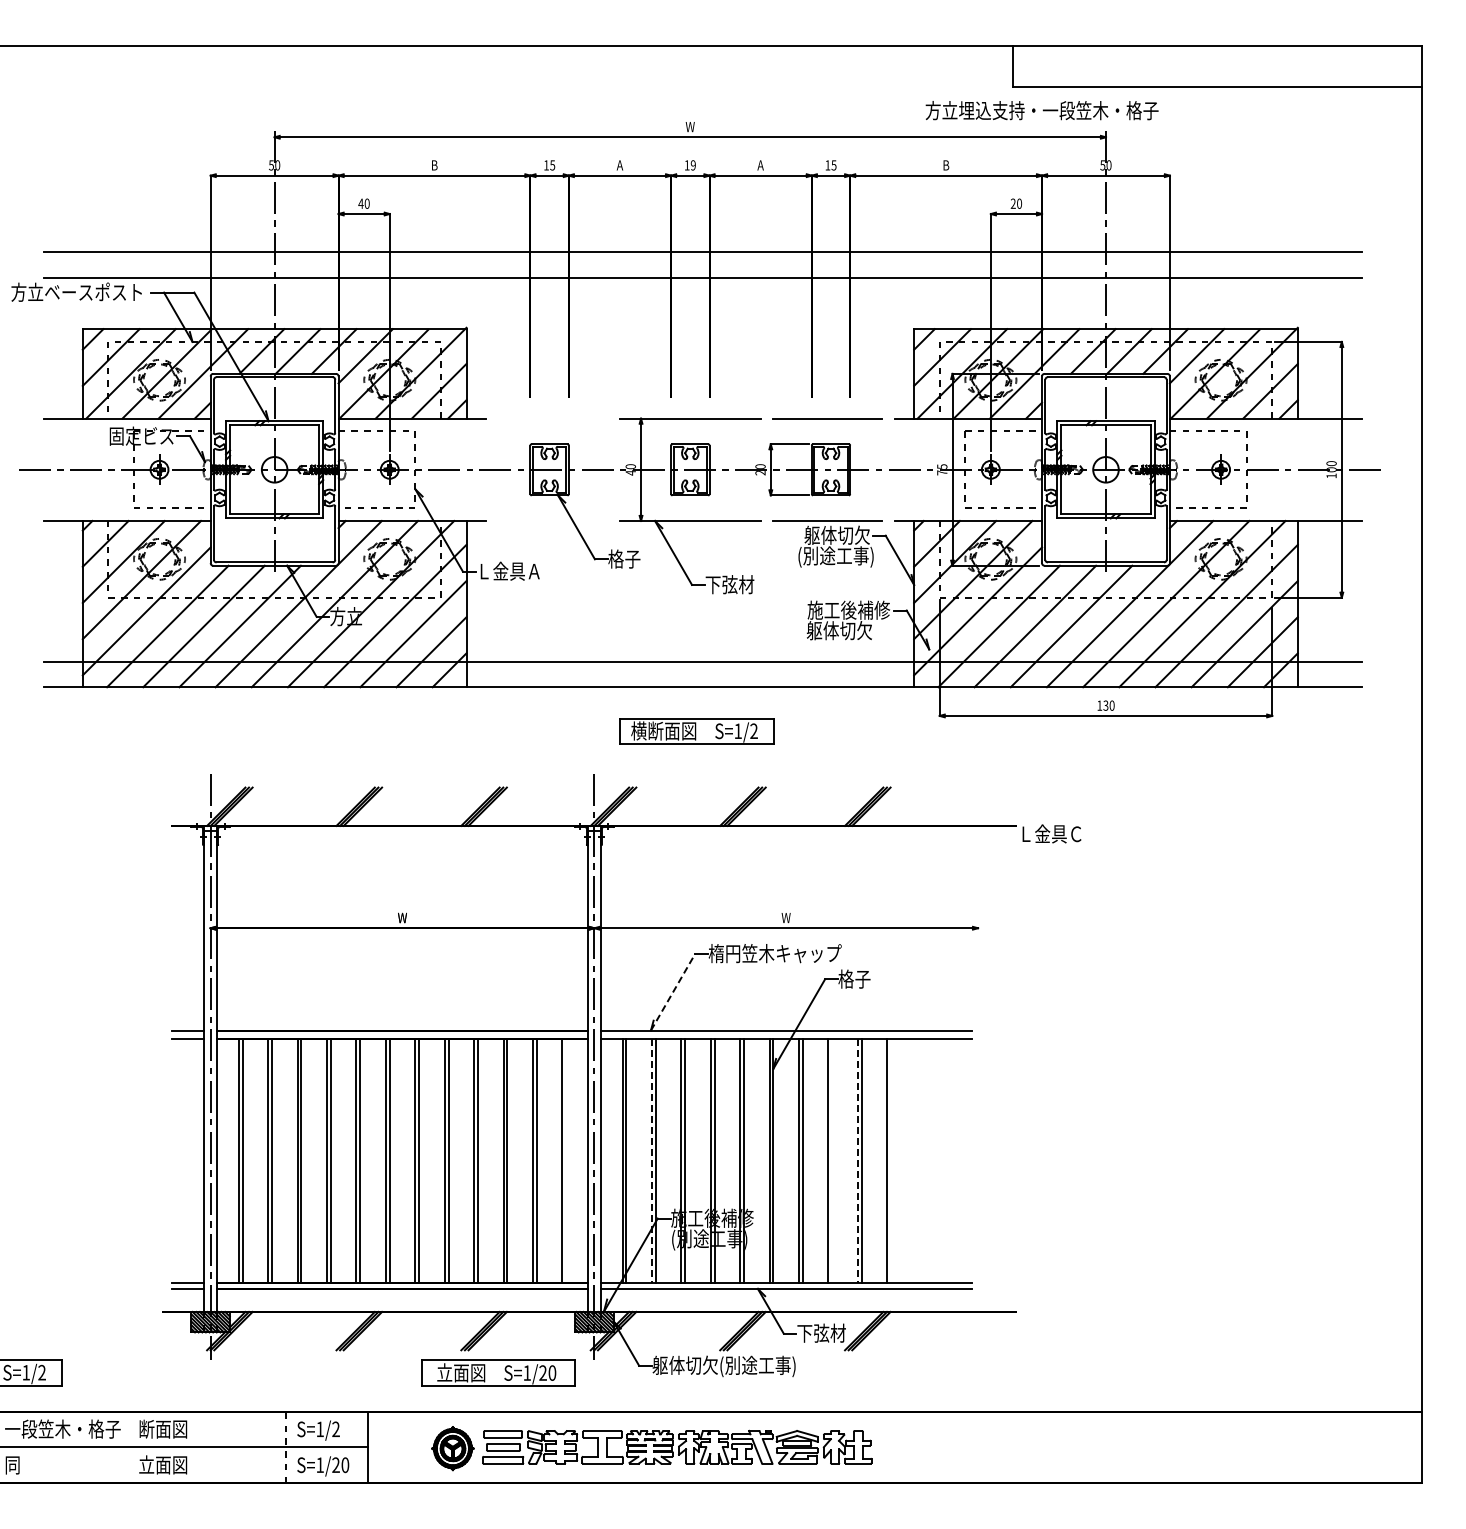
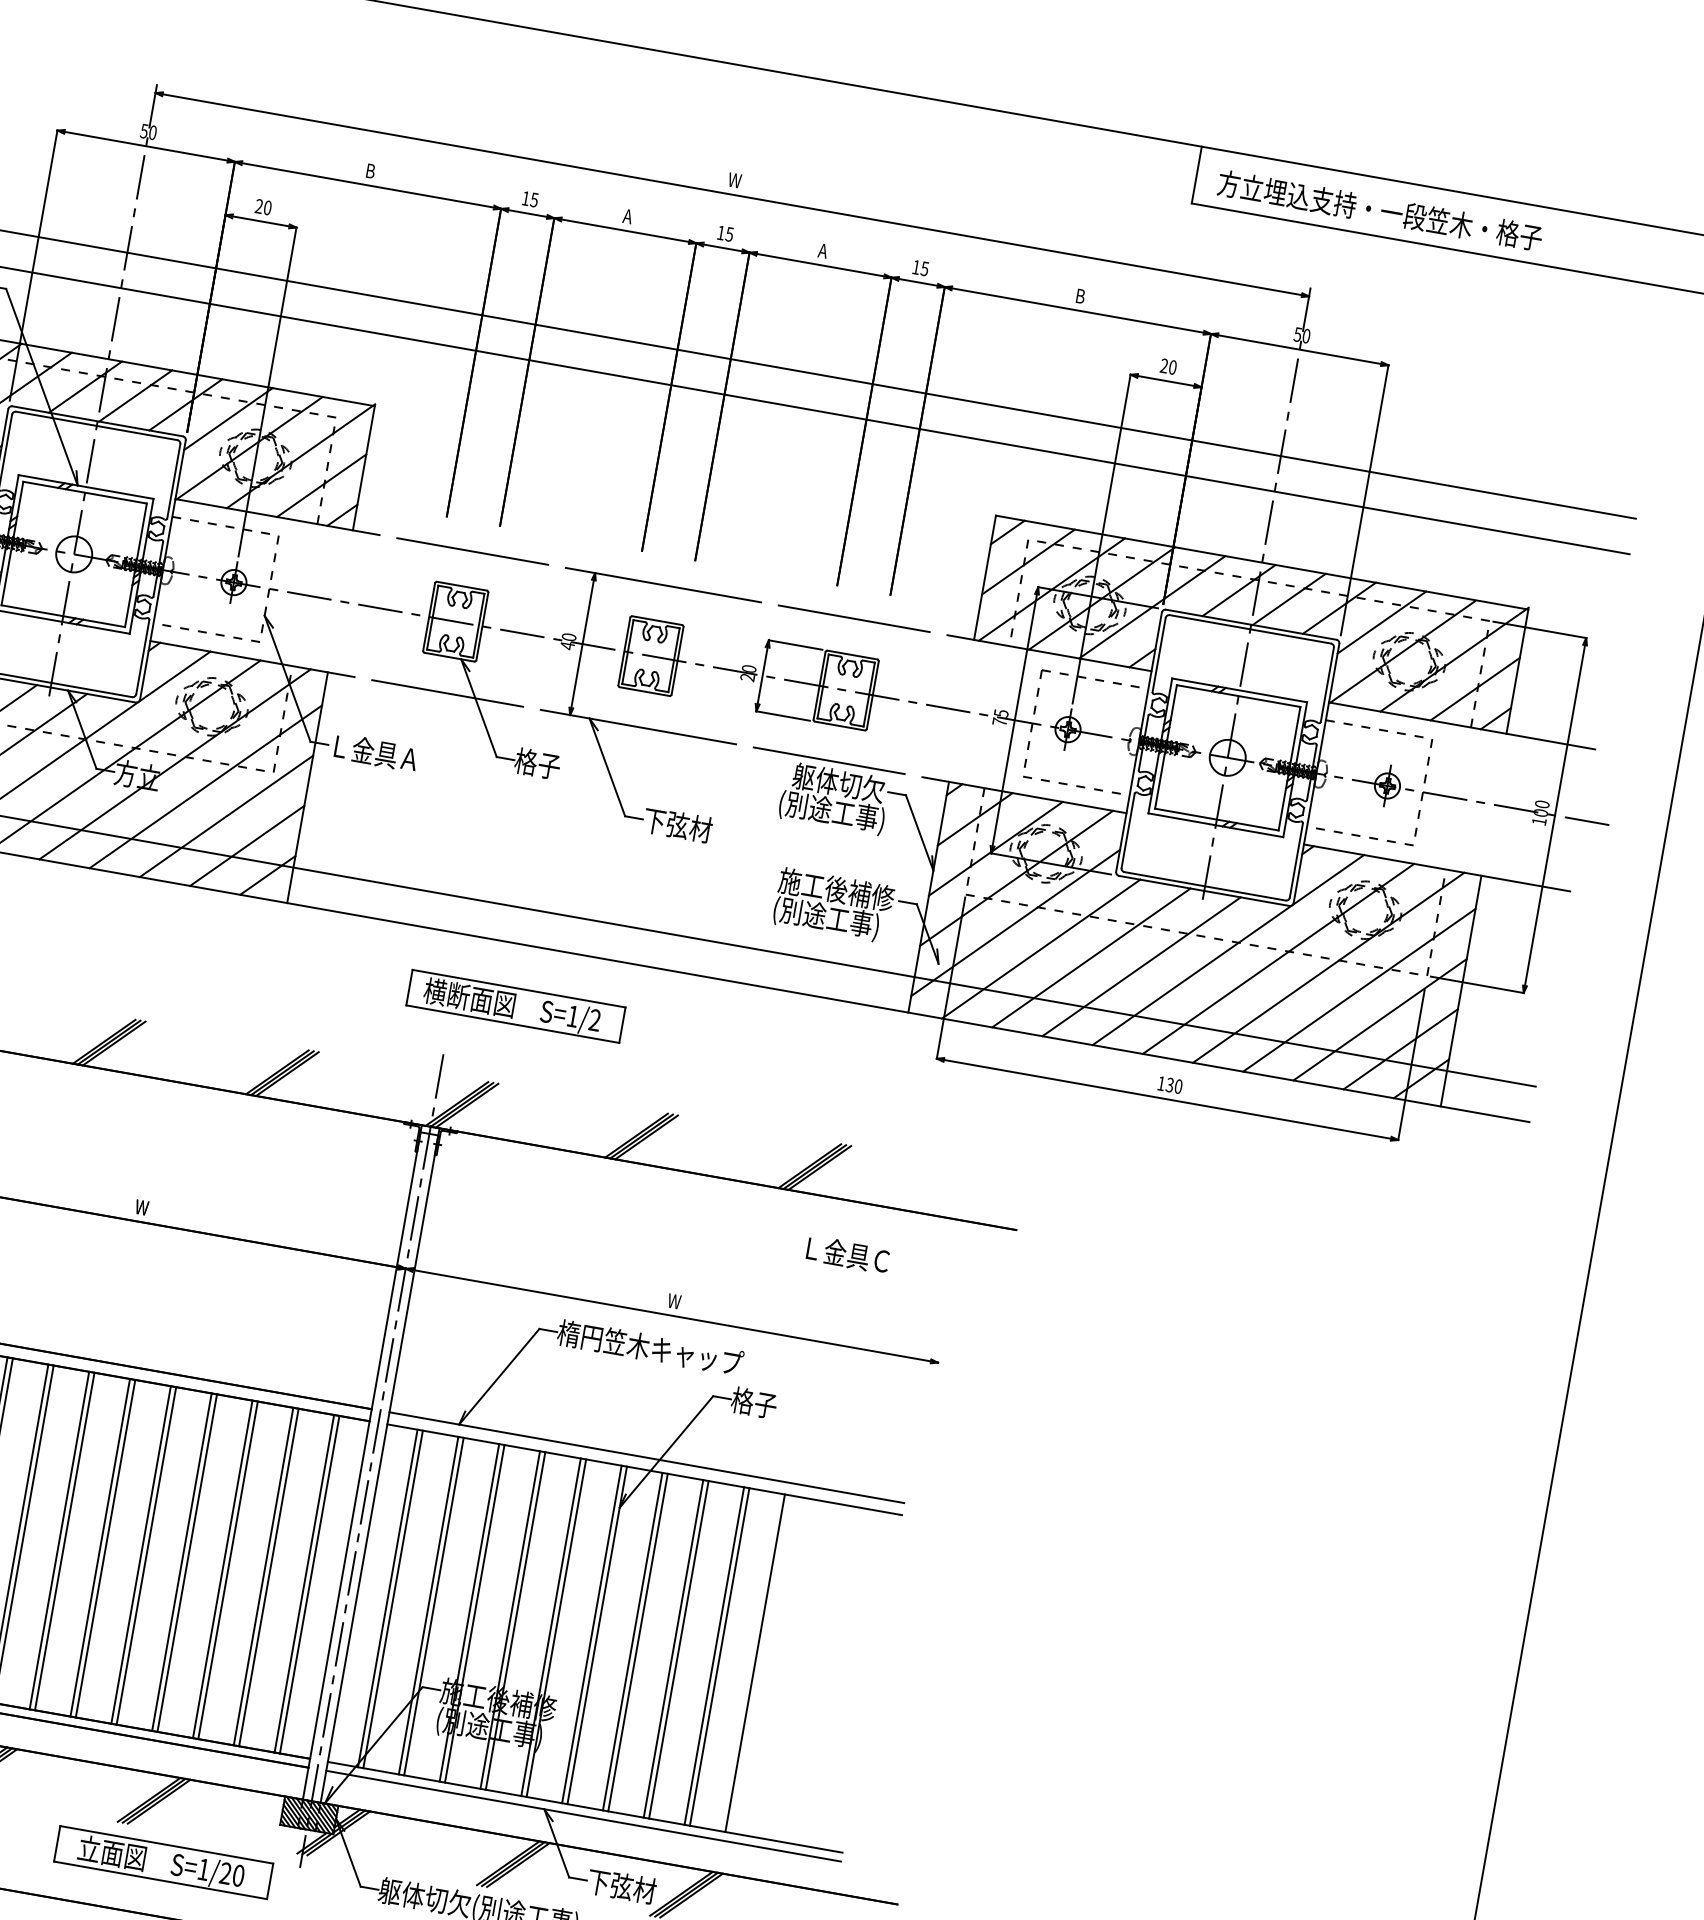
text: (1041, 110) -> (1379, 210), moved
text: (692, 165) -> (728, 234), 19 -> 15
text: (360, 203) -> (258, 205), 40 -> 20
line: (552, 418) -> (472, 551), added
line: (552, 520) -> (447, 692), added
text: (844, 631) -> (825, 918), 躯体切欠 -> (別途工事)
part: (696, 731) -> (515, 1006), moved
text: (1051, 833) -> (847, 1254), moved
line: (673, 991) -> (500, 1375), dashed -> solid
line: (566, 1160) -> (310, 1584), added
line: (651, 1160) -> (428, 1605), dashed -> solid
line: (832, 1160) -> (679, 1649), added
line: (857, 1160) -> (713, 1655), dashed -> solid

